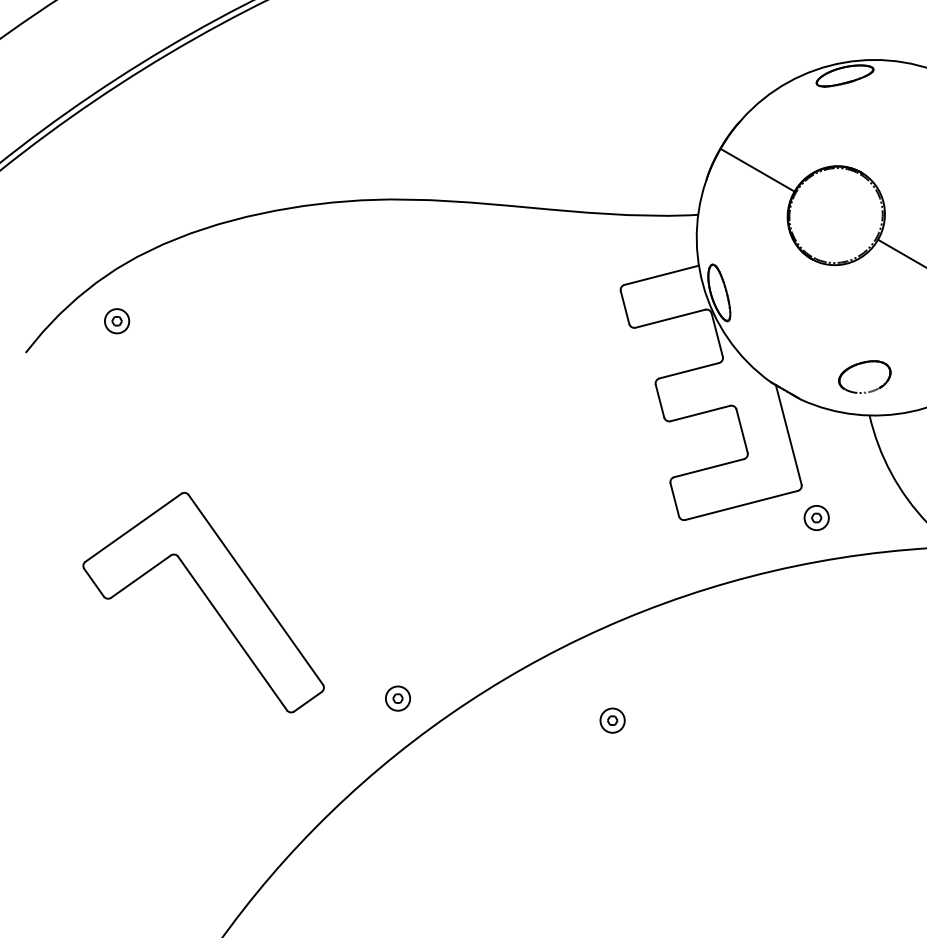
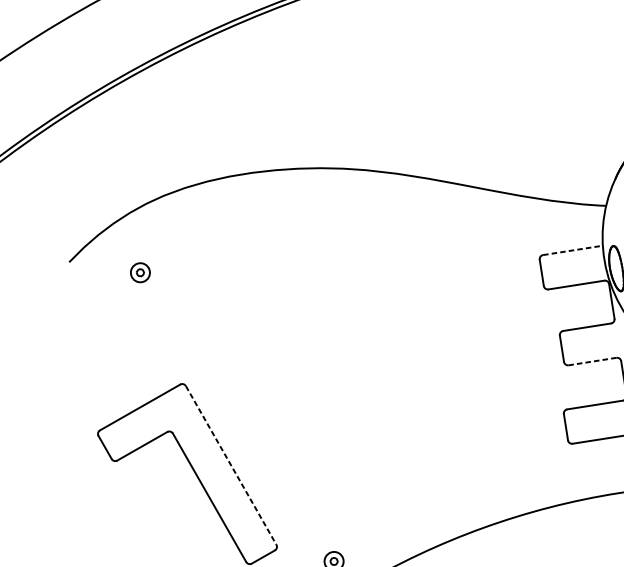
line: (662, 275) -> (573, 250), solid -> dashed
part: (117, 321) -> (140, 272), moved
line: (700, 413) -> (592, 361), solid -> dashed
line: (256, 590) -> (231, 466), solid -> dashed

